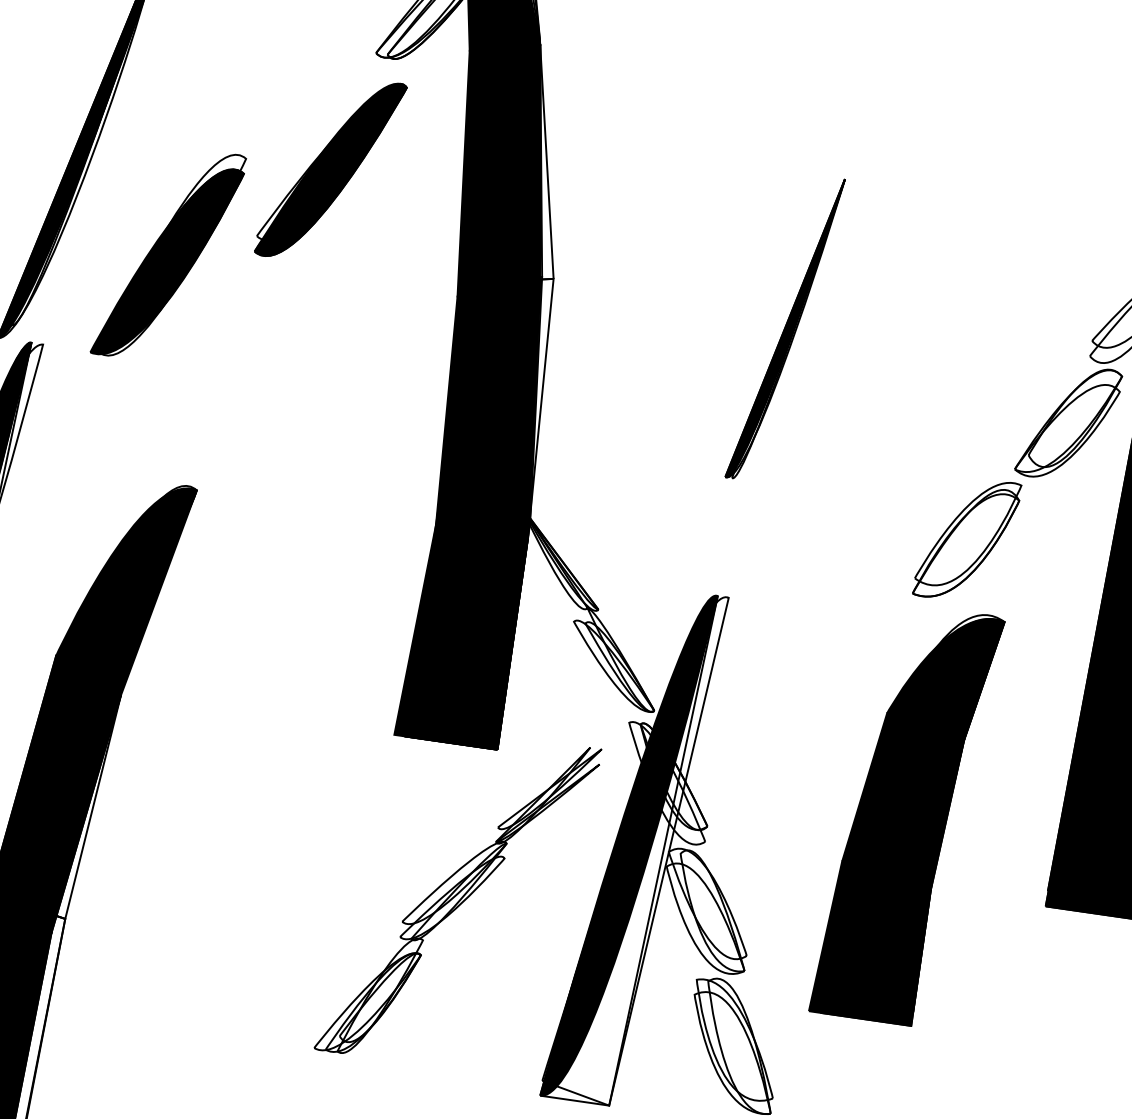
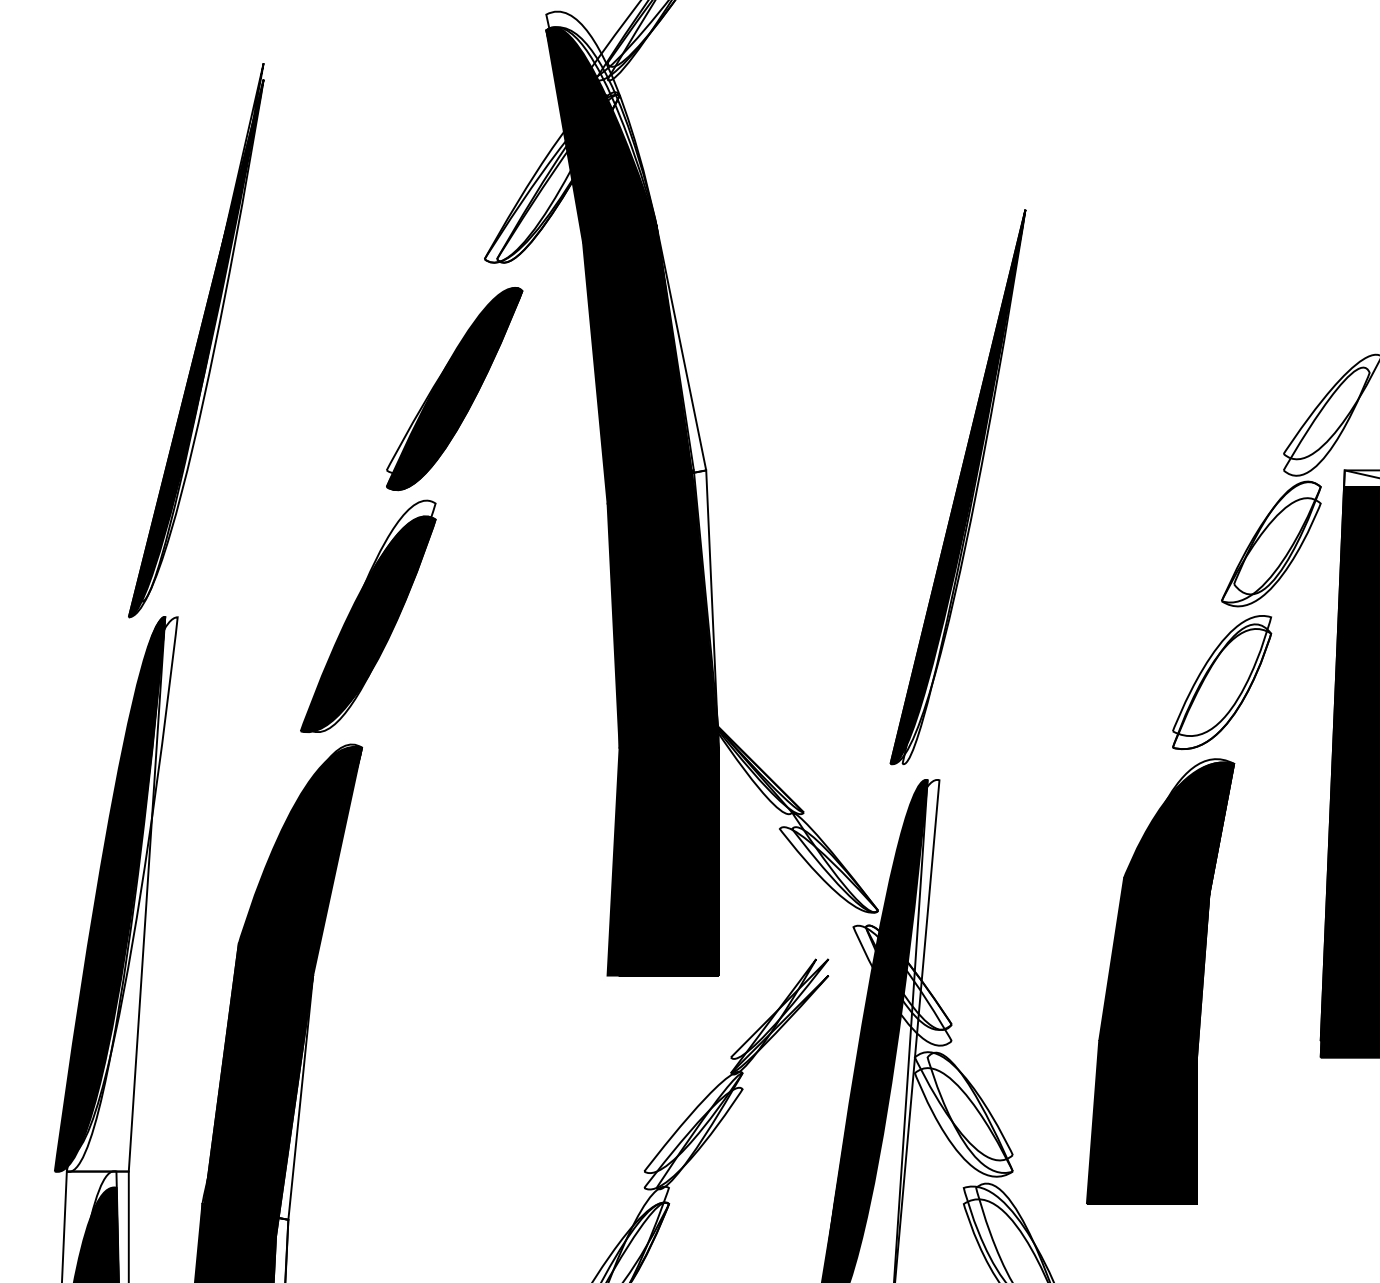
part: (168, 253) -> (368, 615), moved
part: (784, 328) -> (957, 487), size x1.67
part: (967, 539) -> (1222, 682), moved

